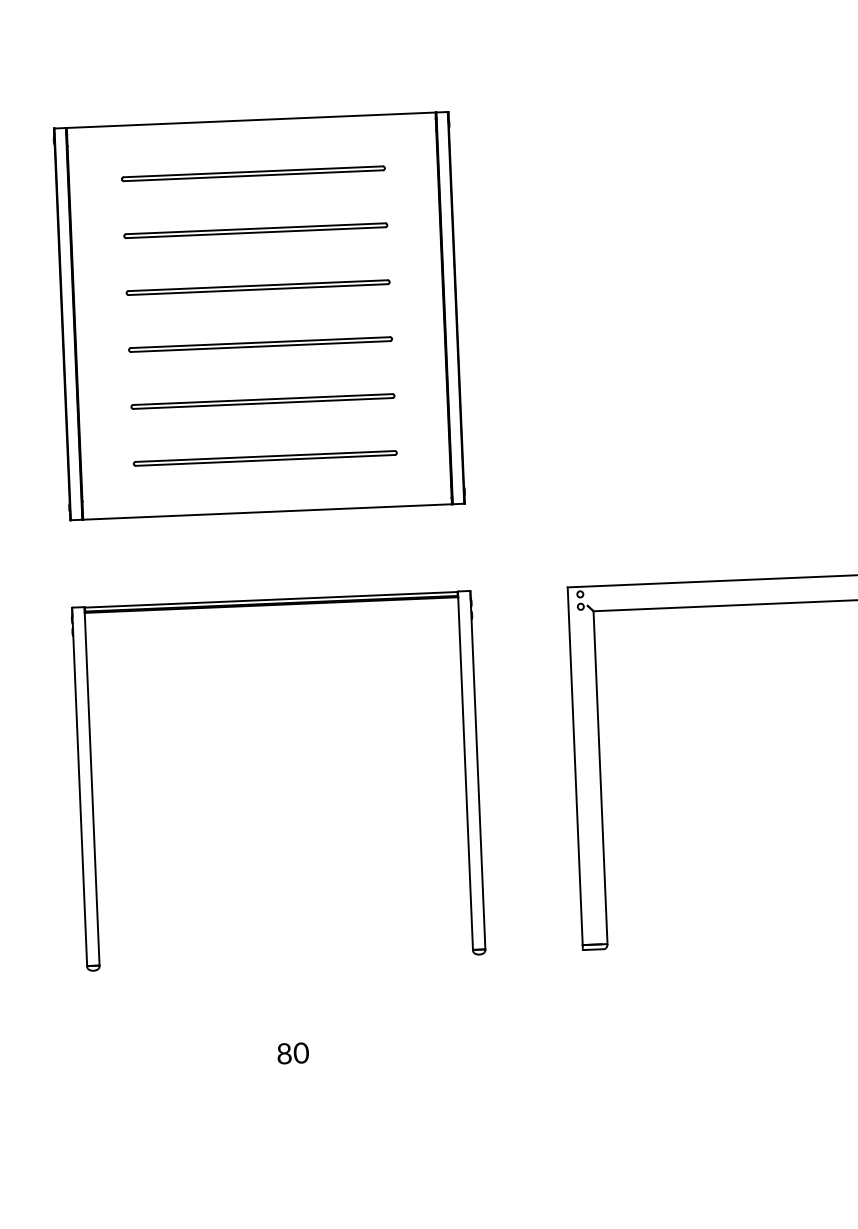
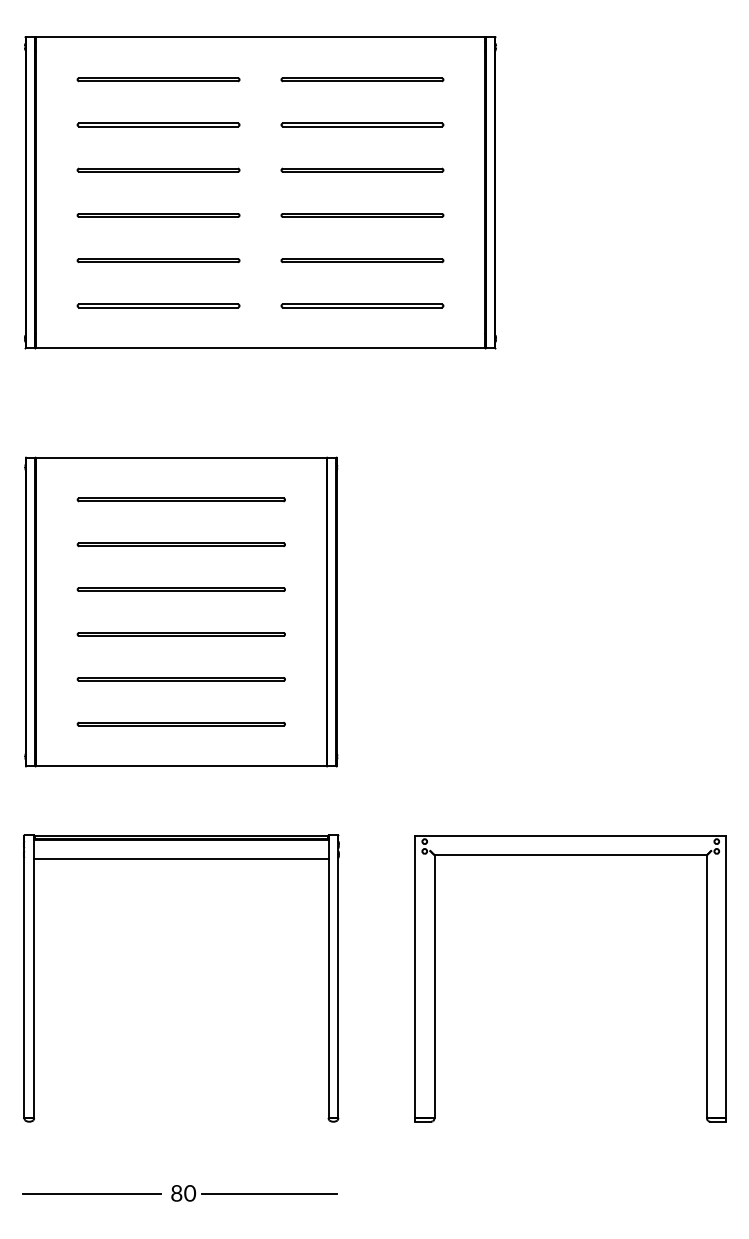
line: (272, 629) -> (181, 859), added
line: (402, 1050) -> (269, 1194), added
line: (176, 1059) -> (91, 1194), added

